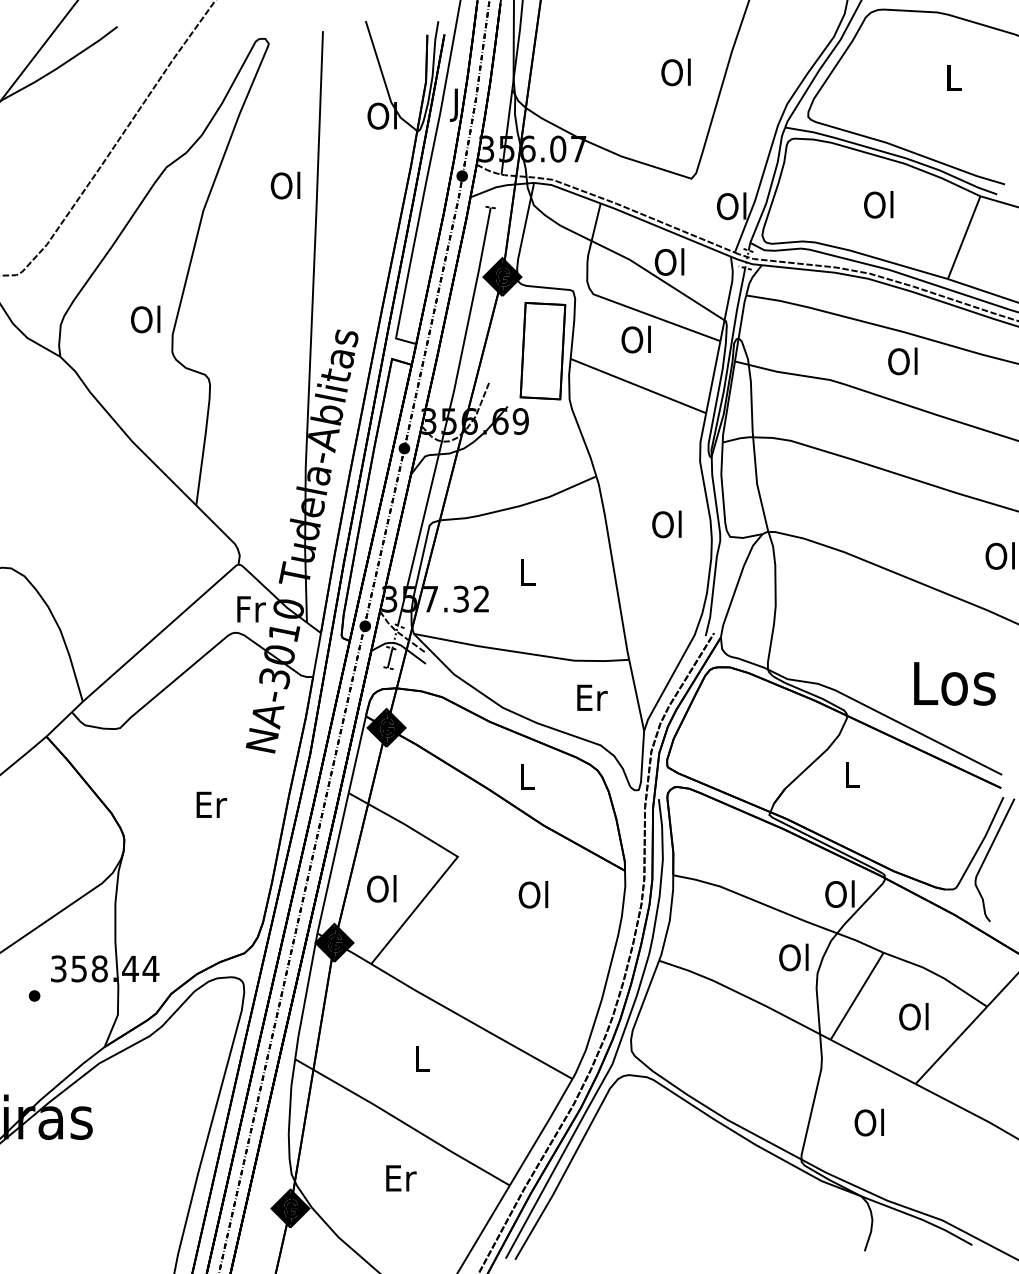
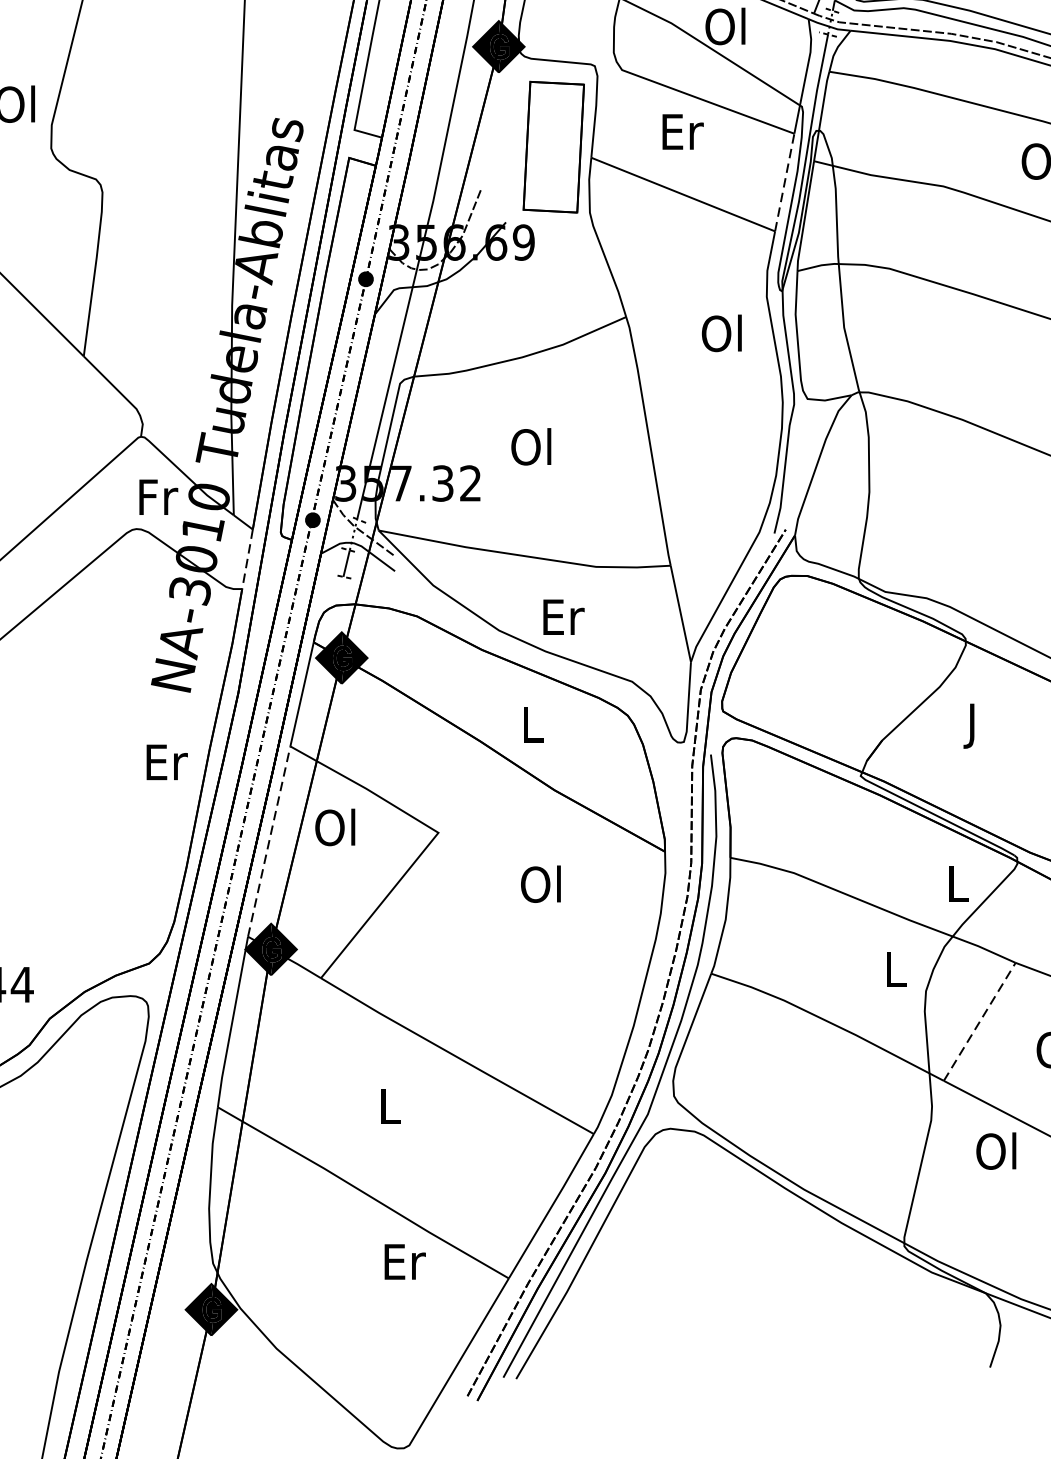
text: (637, 339) -> (681, 131), Ol -> Er
line: (713, 377) -> (785, 182), solid -> dashed
text: (666, 524) -> (721, 333), moved
text: (526, 571) -> (531, 445), L -> Ol
line: (317, 654) -> (248, 558), solid -> dashed
text: (592, 697) -> (564, 616), moved
text: (852, 777) -> (973, 725), L -> J
text: (211, 804) -> (166, 761), moved
line: (333, 862) -> (269, 840), solid -> dashed
text: (381, 888) -> (334, 826), moved
text: (839, 893) -> (955, 882), Ol -> L
text: (793, 957) -> (893, 969), Ol -> L
line: (857, 996) -> (980, 1022), solid -> dashed
text: (868, 1122) -> (995, 1150), moved
text: (401, 1178) -> (405, 1262), moved

